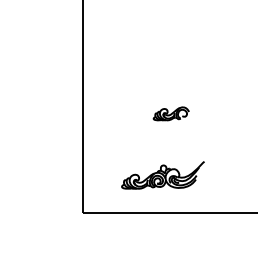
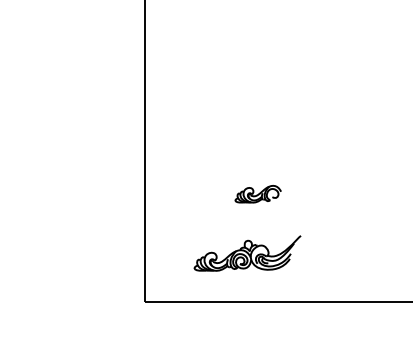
part: (170, 114) -> (257, 194), moved

